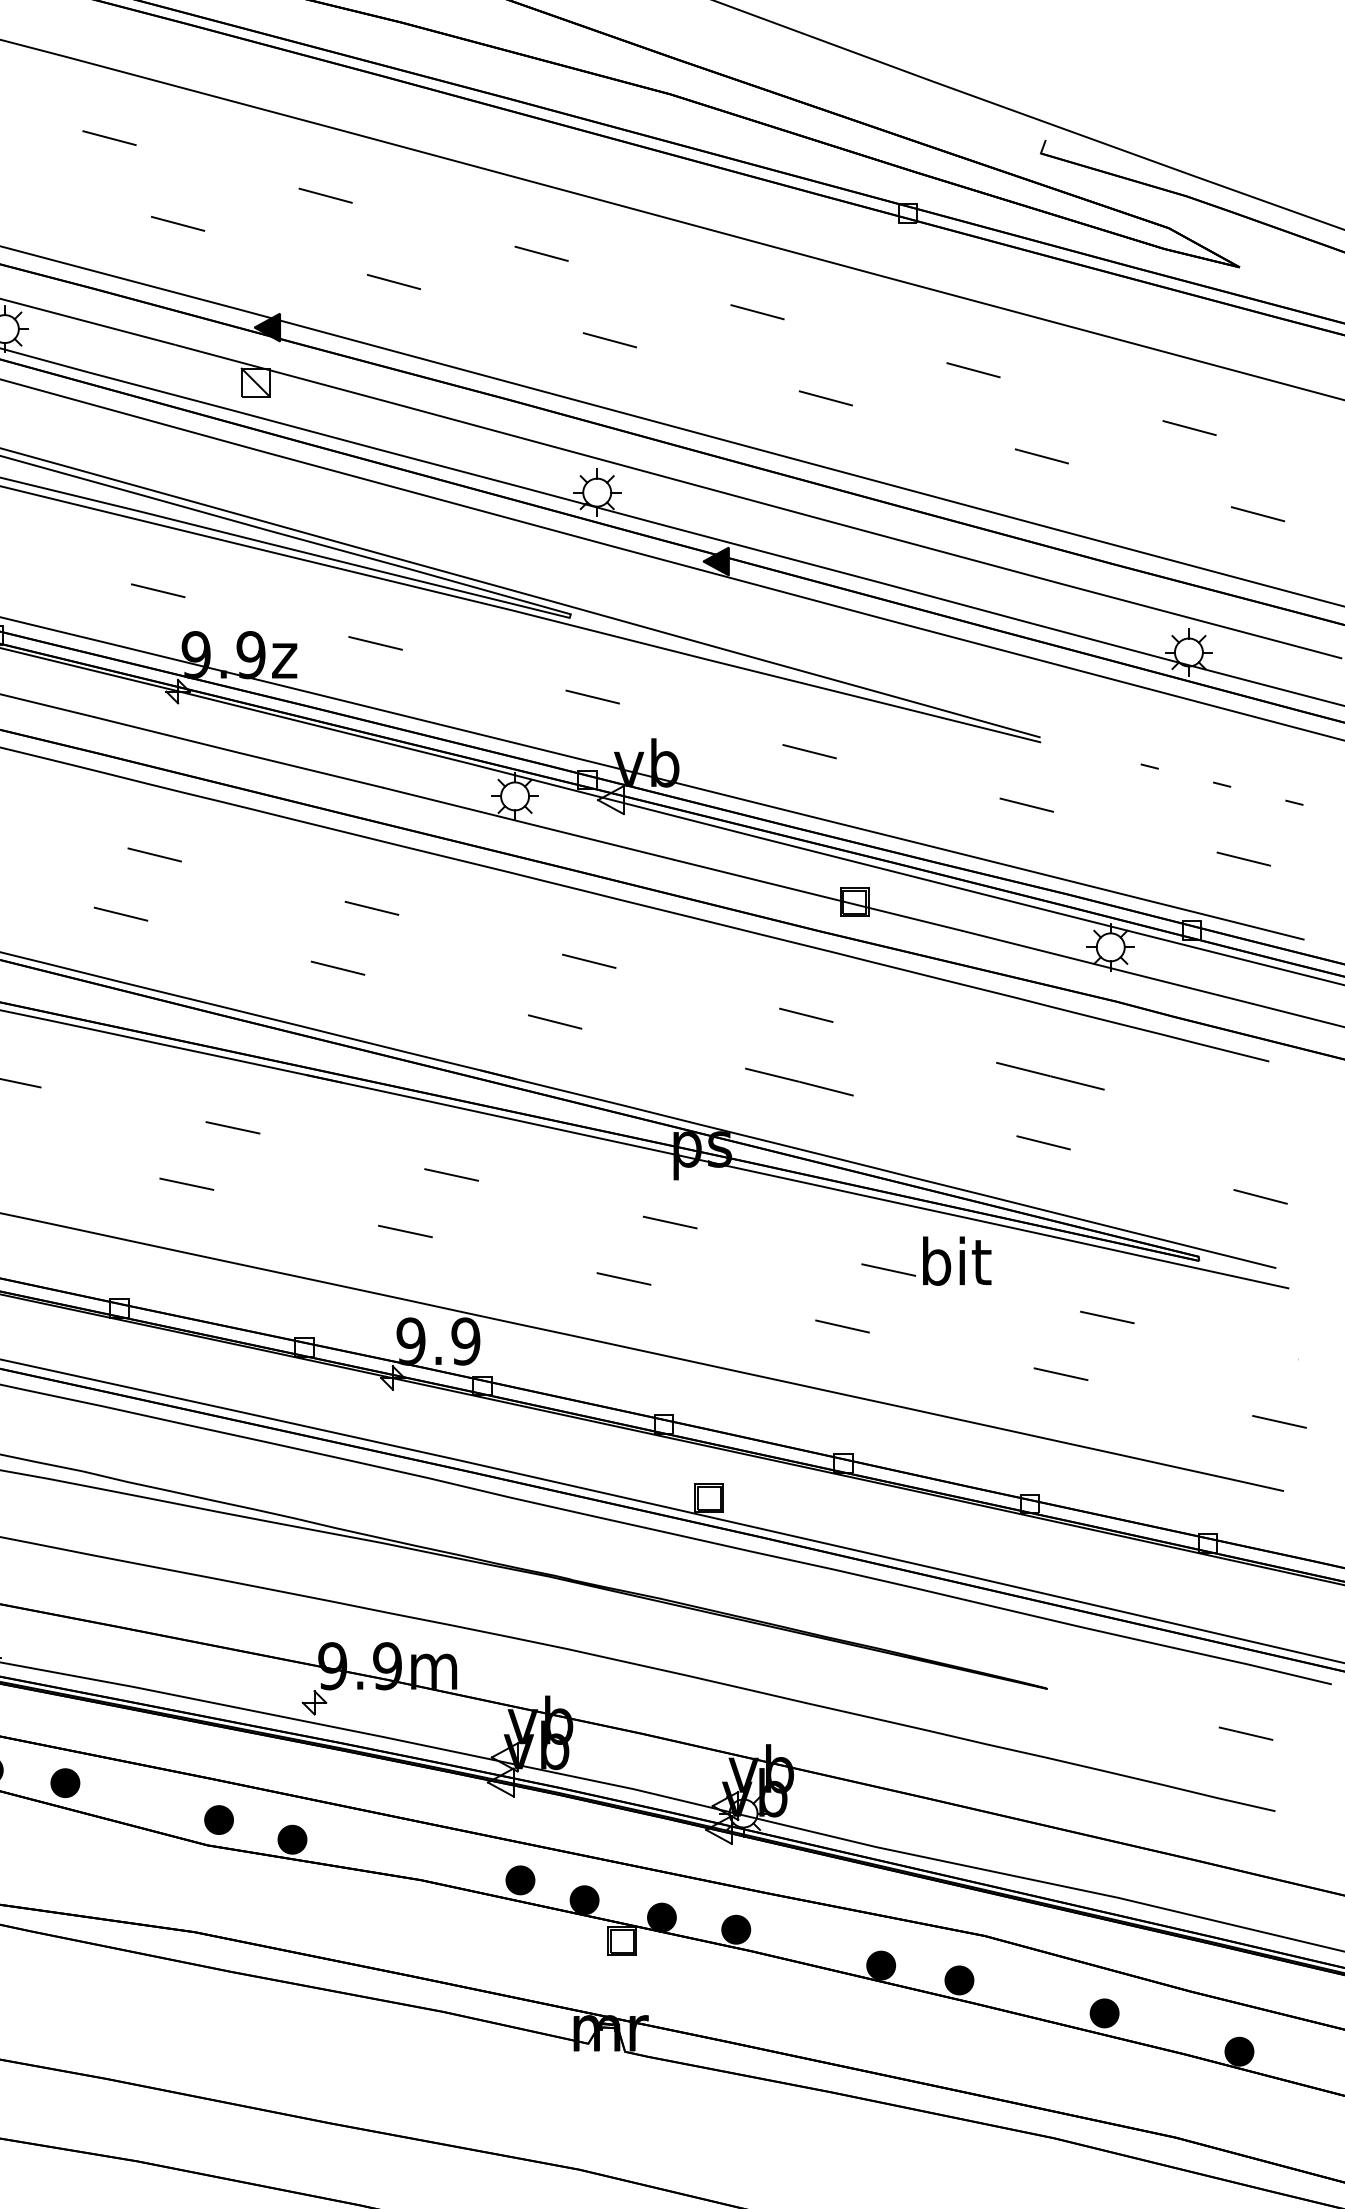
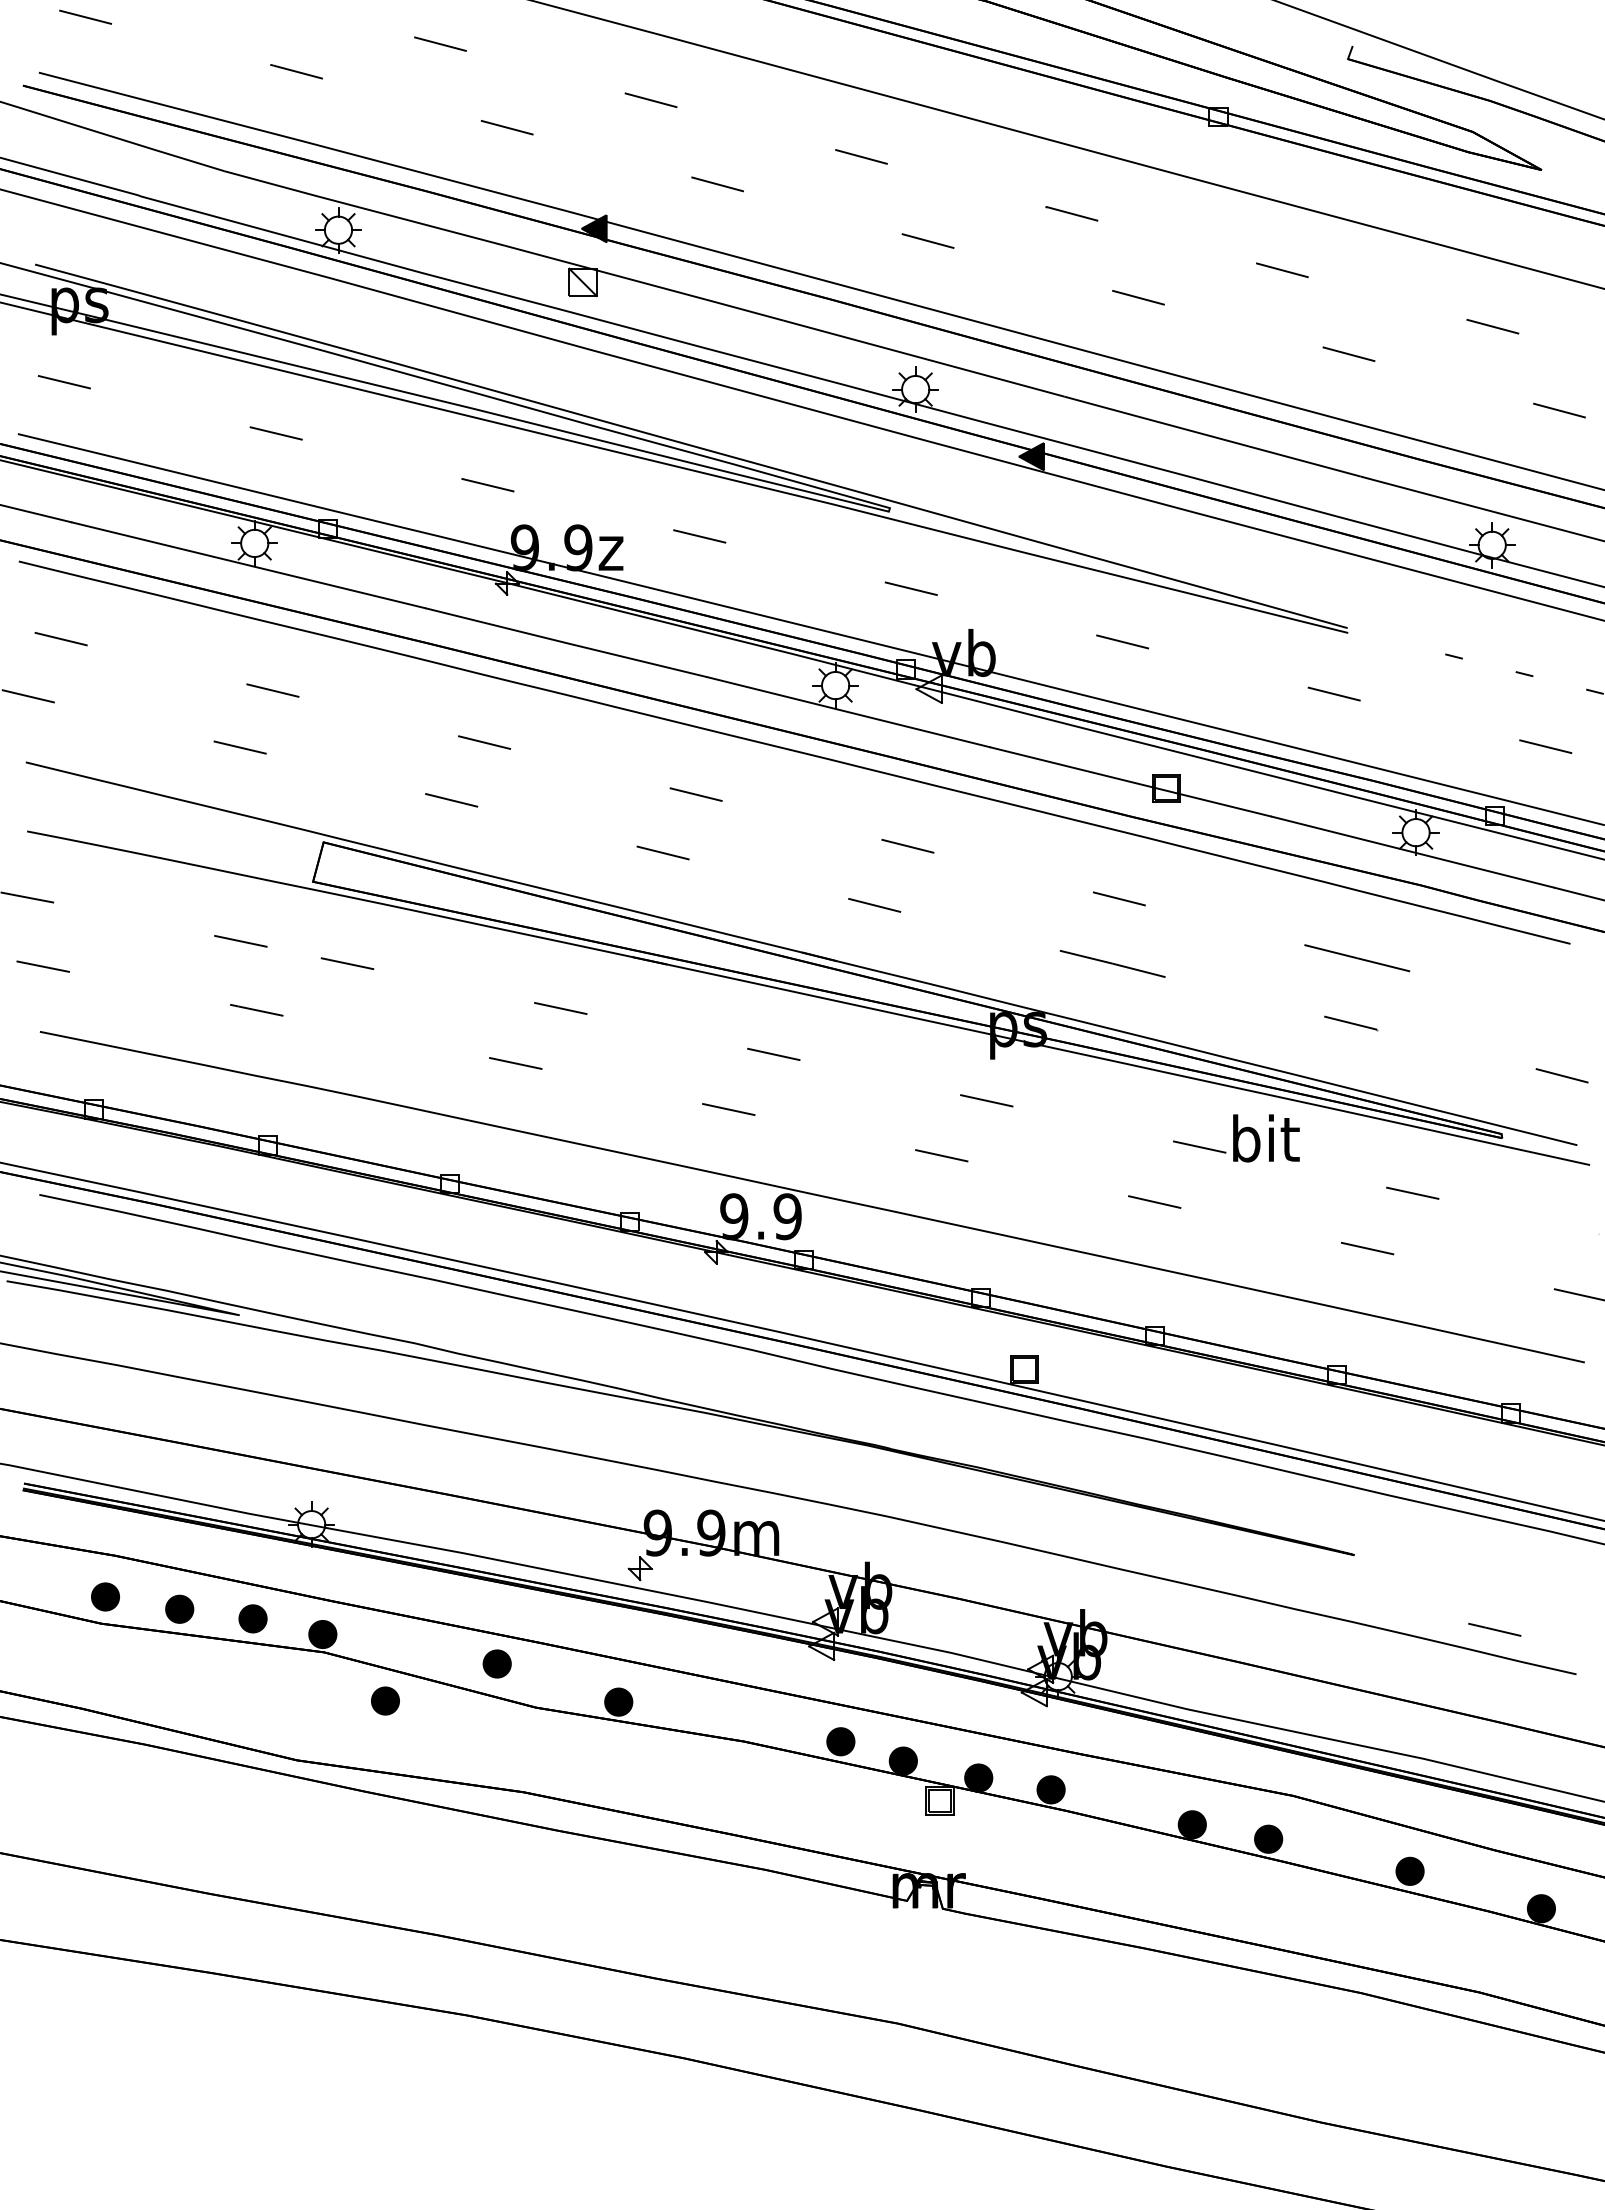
line: (1245, 1733) -> (1494, 1629), moved
part: (65, 1782) -> (385, 1700), moved
part: (218, 1819) -> (496, 1663), moved

